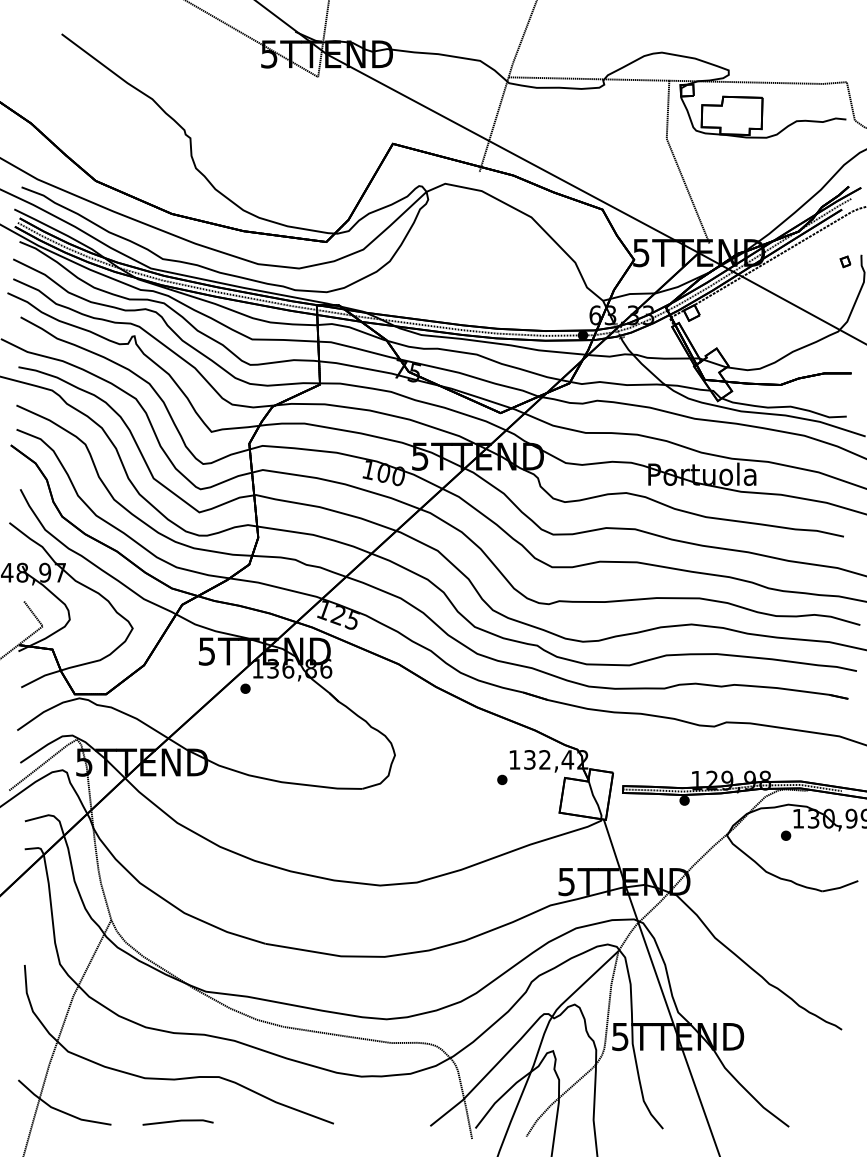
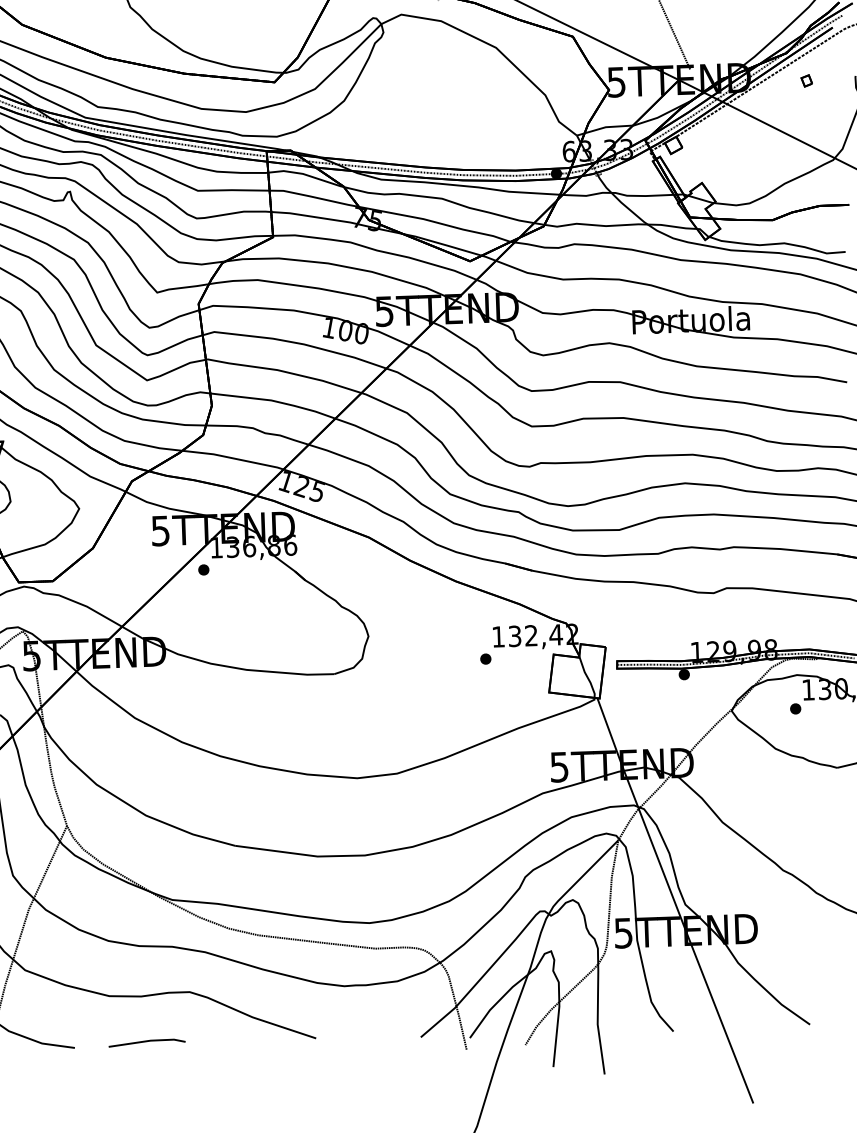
part: (845, 261) -> (806, 80), moved

